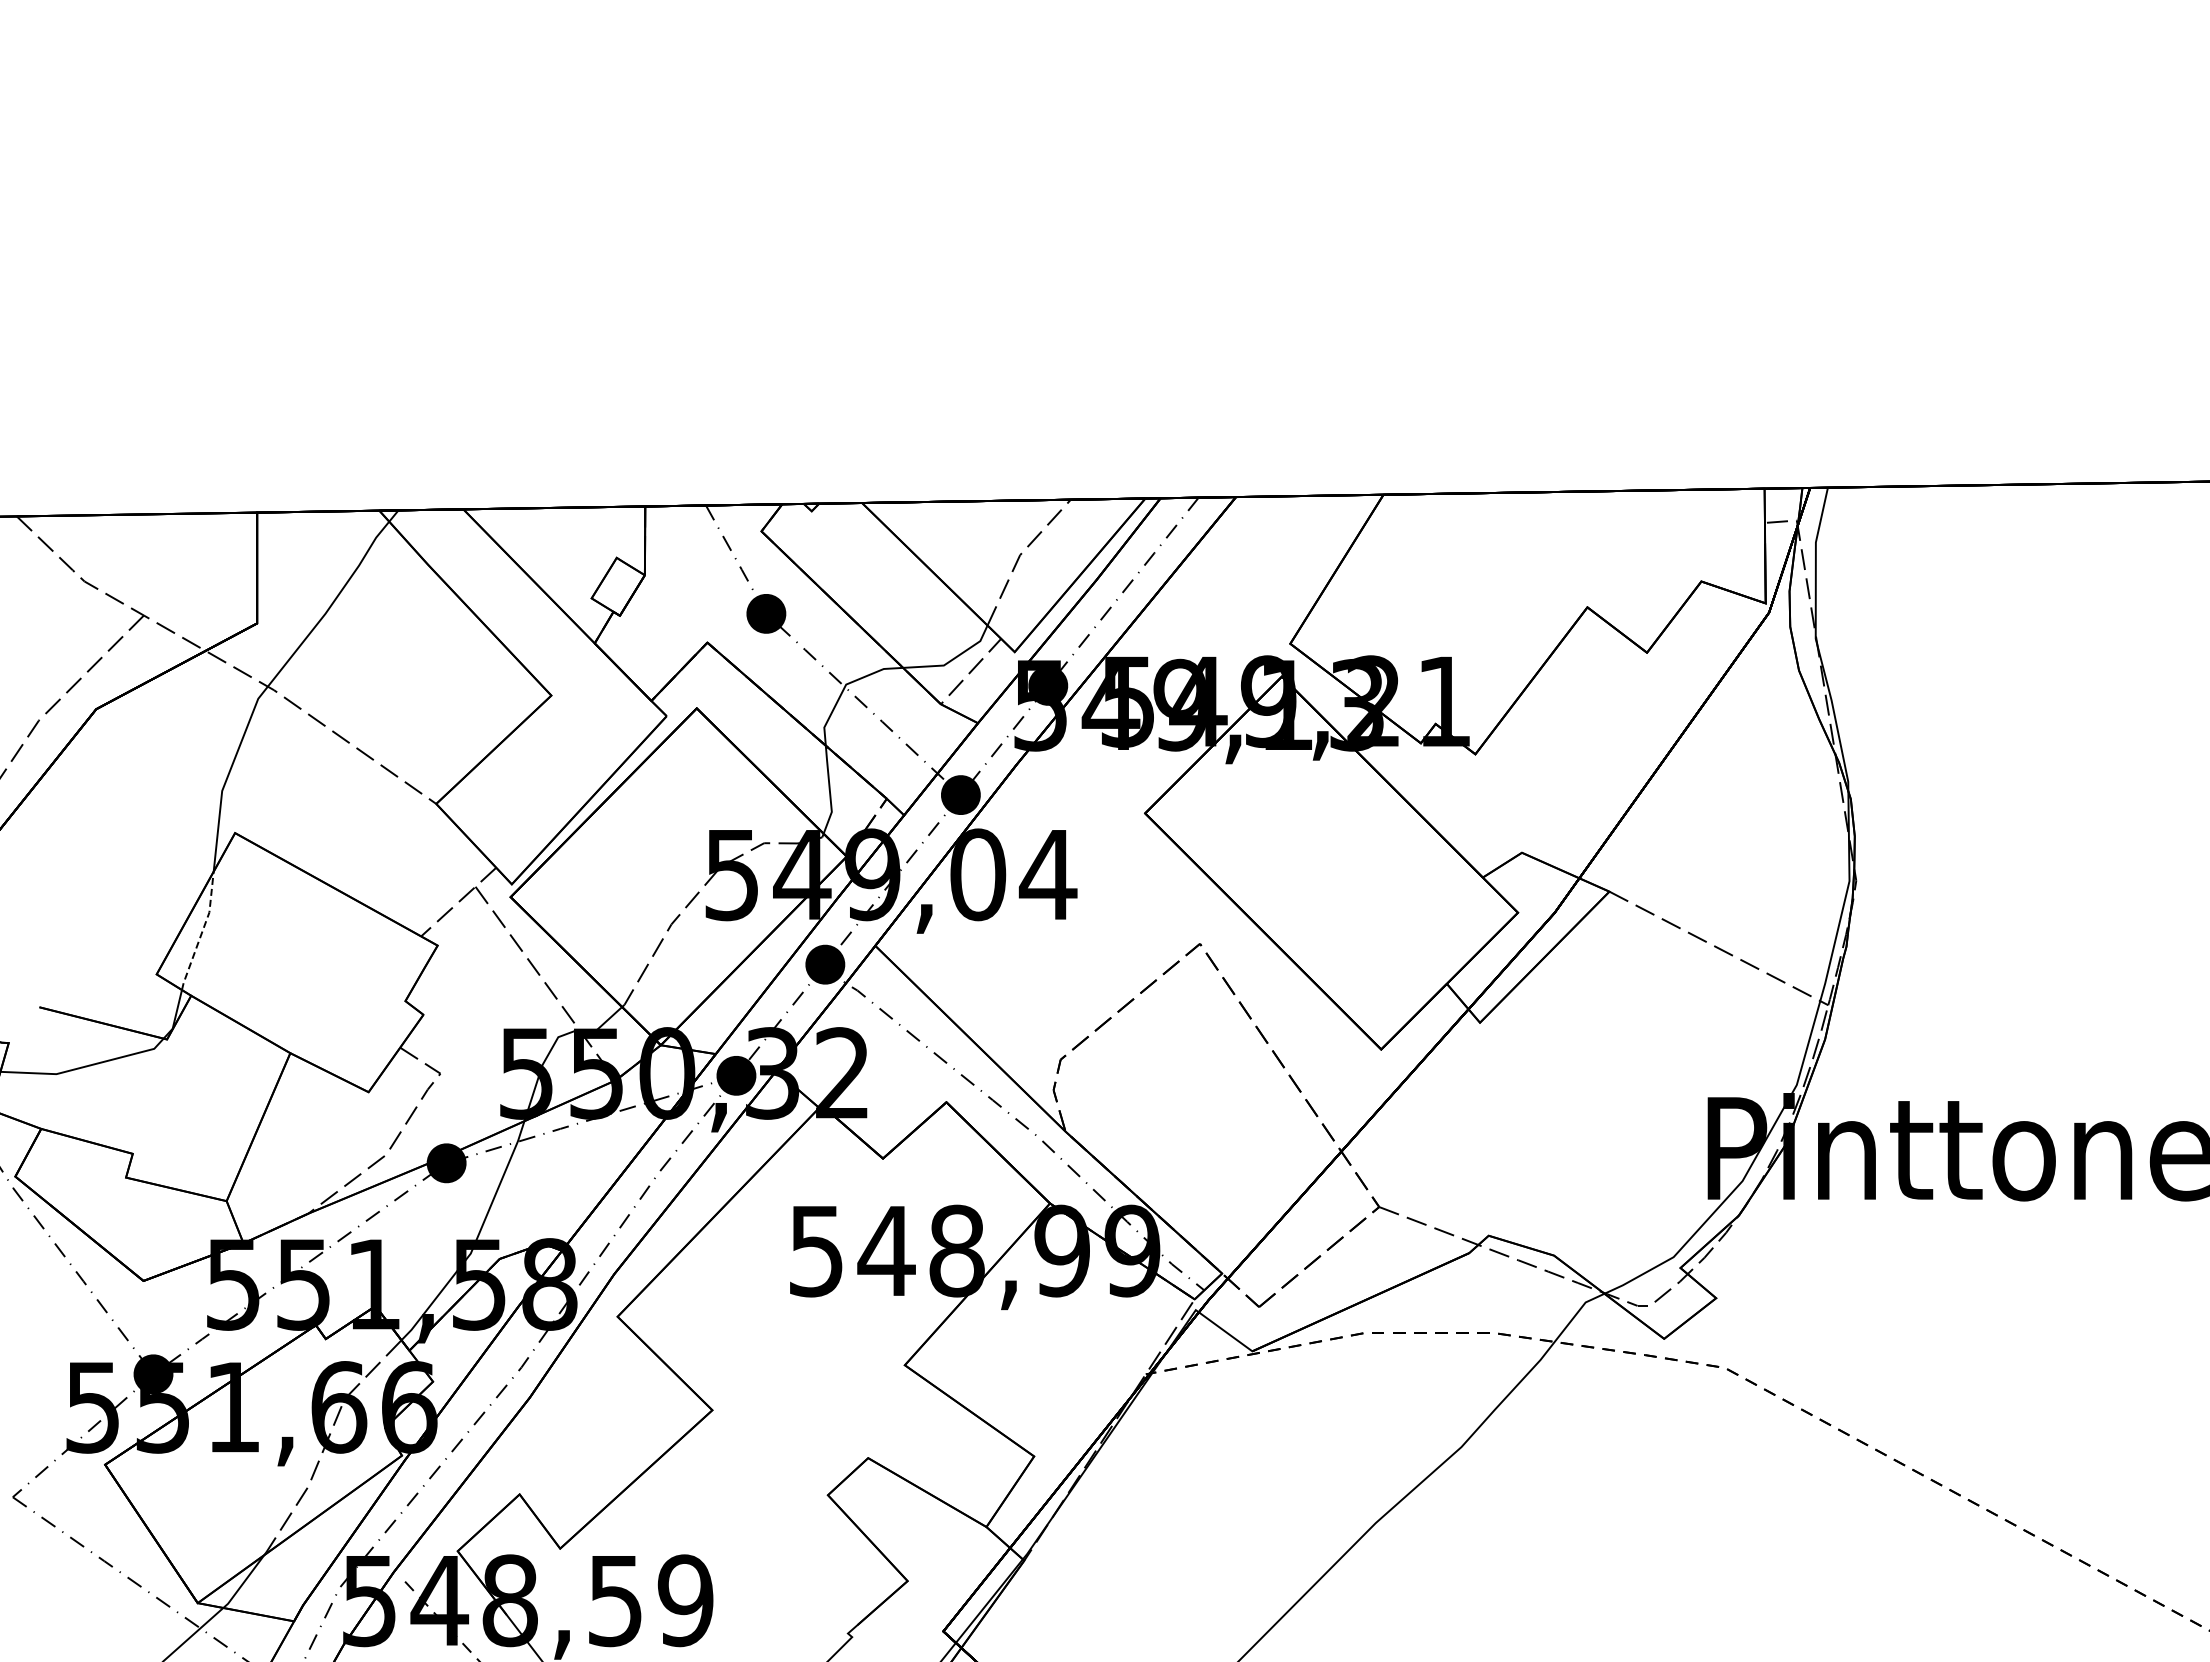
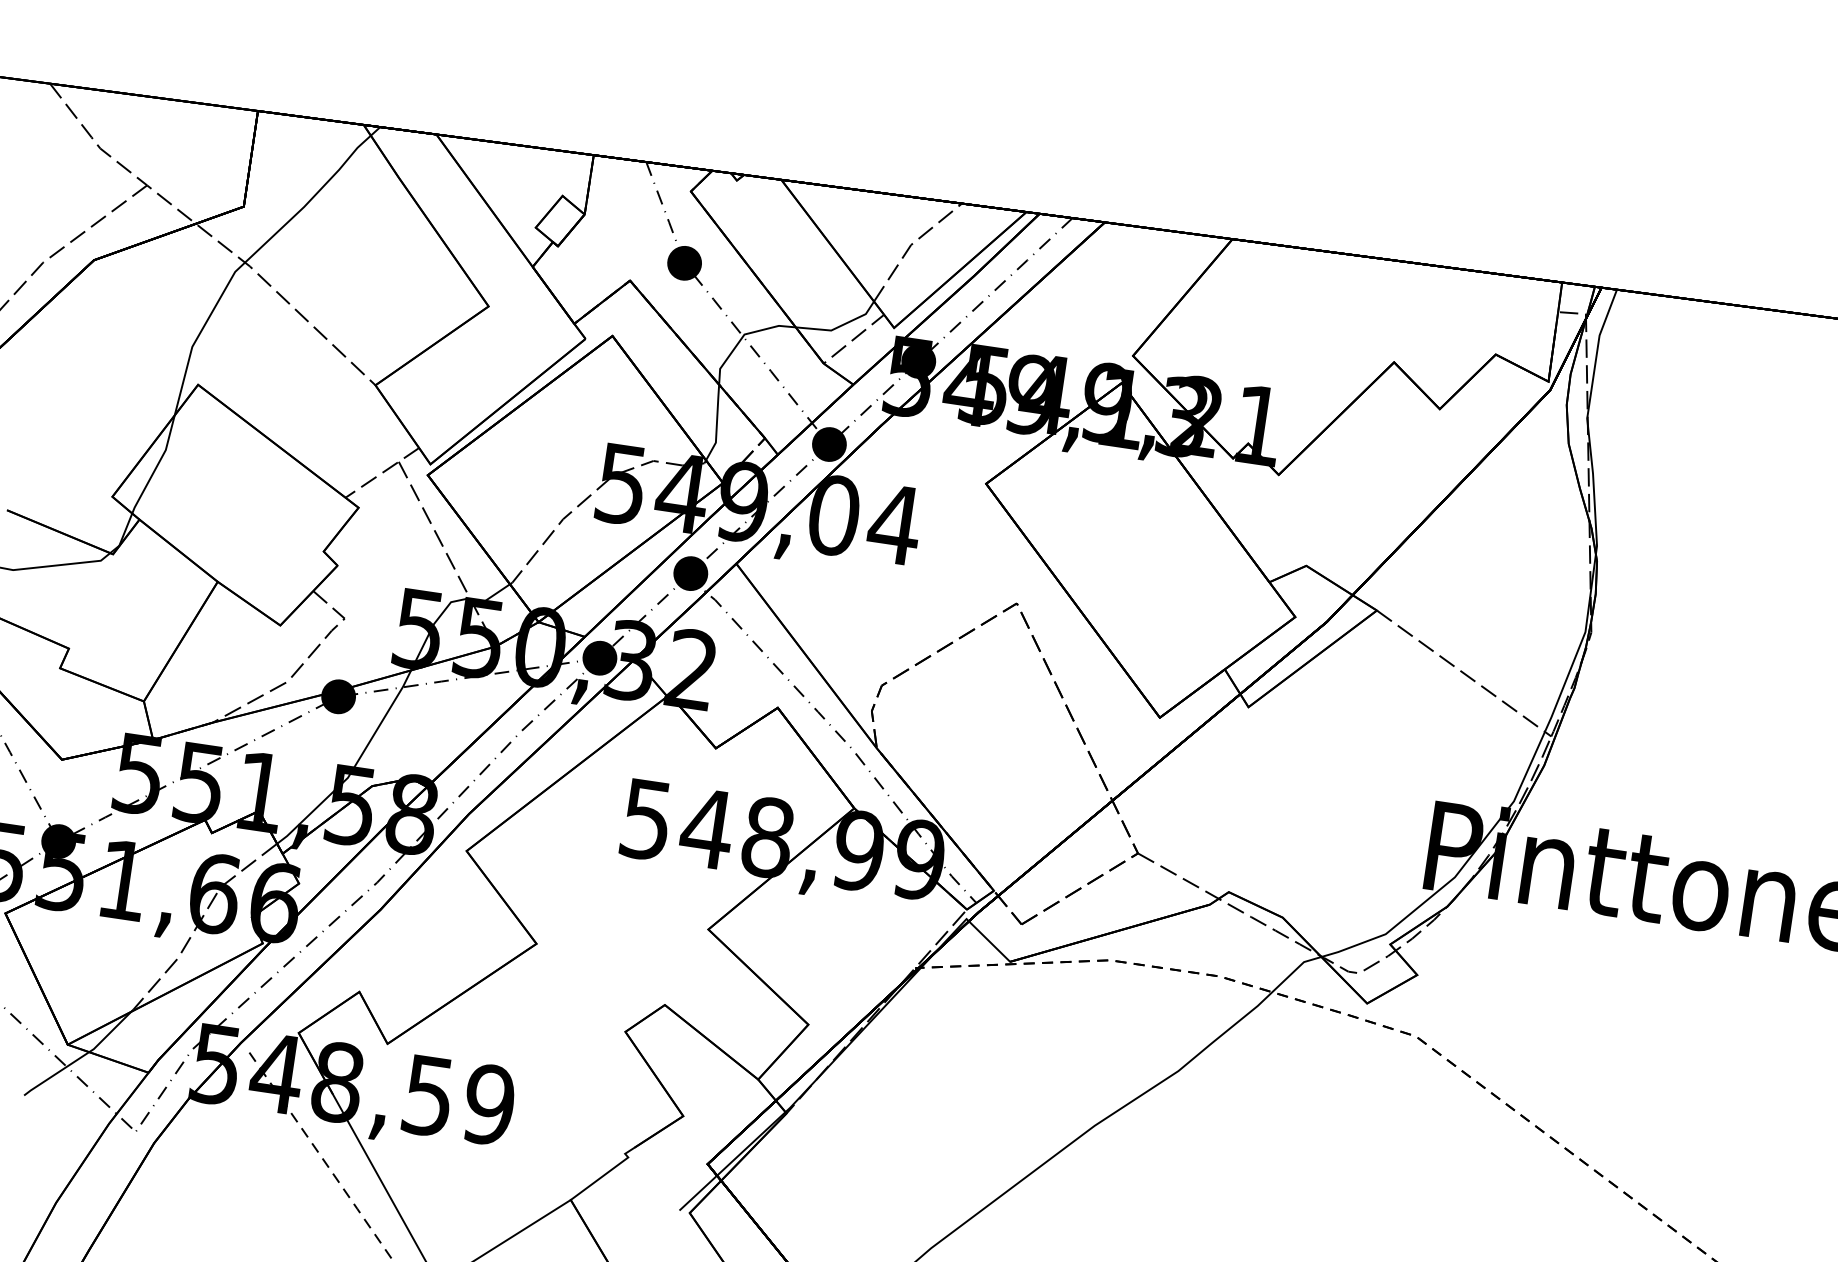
line: (202, 931) -> (157, 465), dashed -> solid

